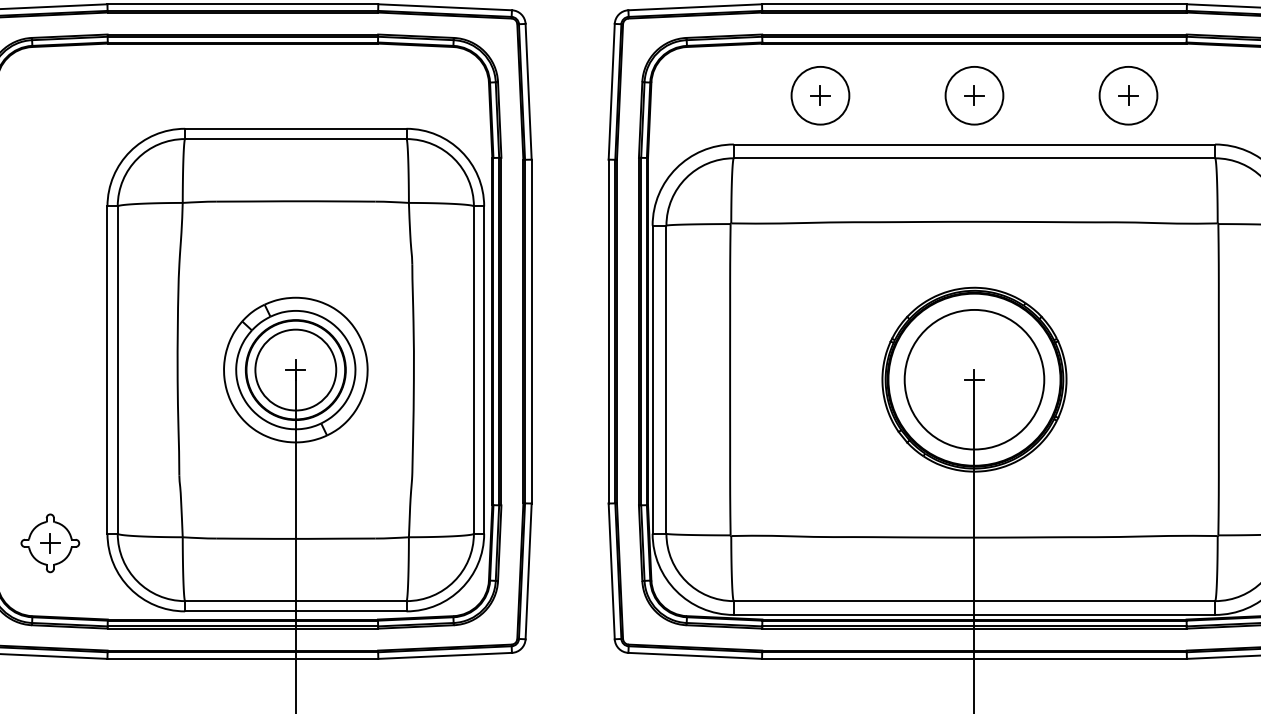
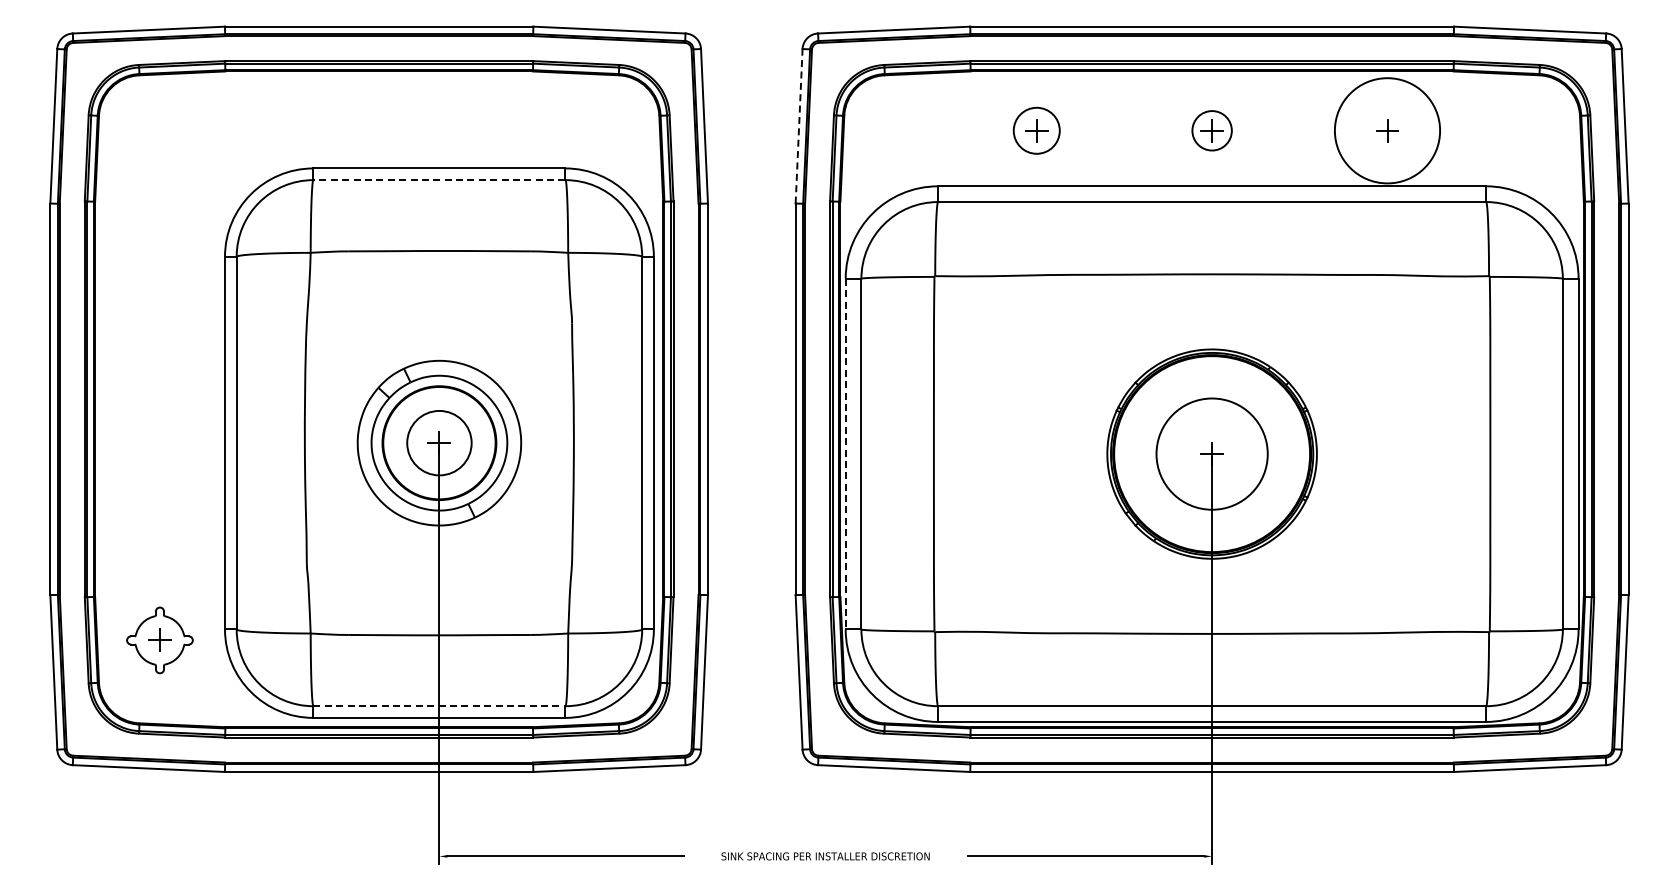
line: (612, 91) -> (799, 125), solid -> dashed
circle: (820, 95) -> (1036, 130), size x0.7
circle: (974, 95) -> (1212, 130), size x0.6
circle: (1128, 95) -> (1387, 130), size x1.6
line: (294, 139) -> (438, 180), solid -> dashed
circle: (295, 370) -> (439, 443), size x0.7
circle: (973, 379) -> (1211, 453), size x0.7
line: (652, 380) -> (845, 454), solid -> dashed
line: (295, 601) -> (439, 706), solid -> dashed

